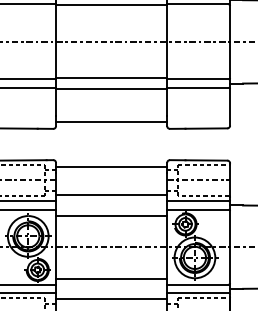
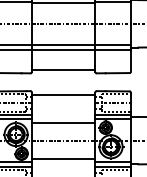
line: (111, 195) -> (63, 111), removed
line: (111, 299) -> (63, 170), removed

